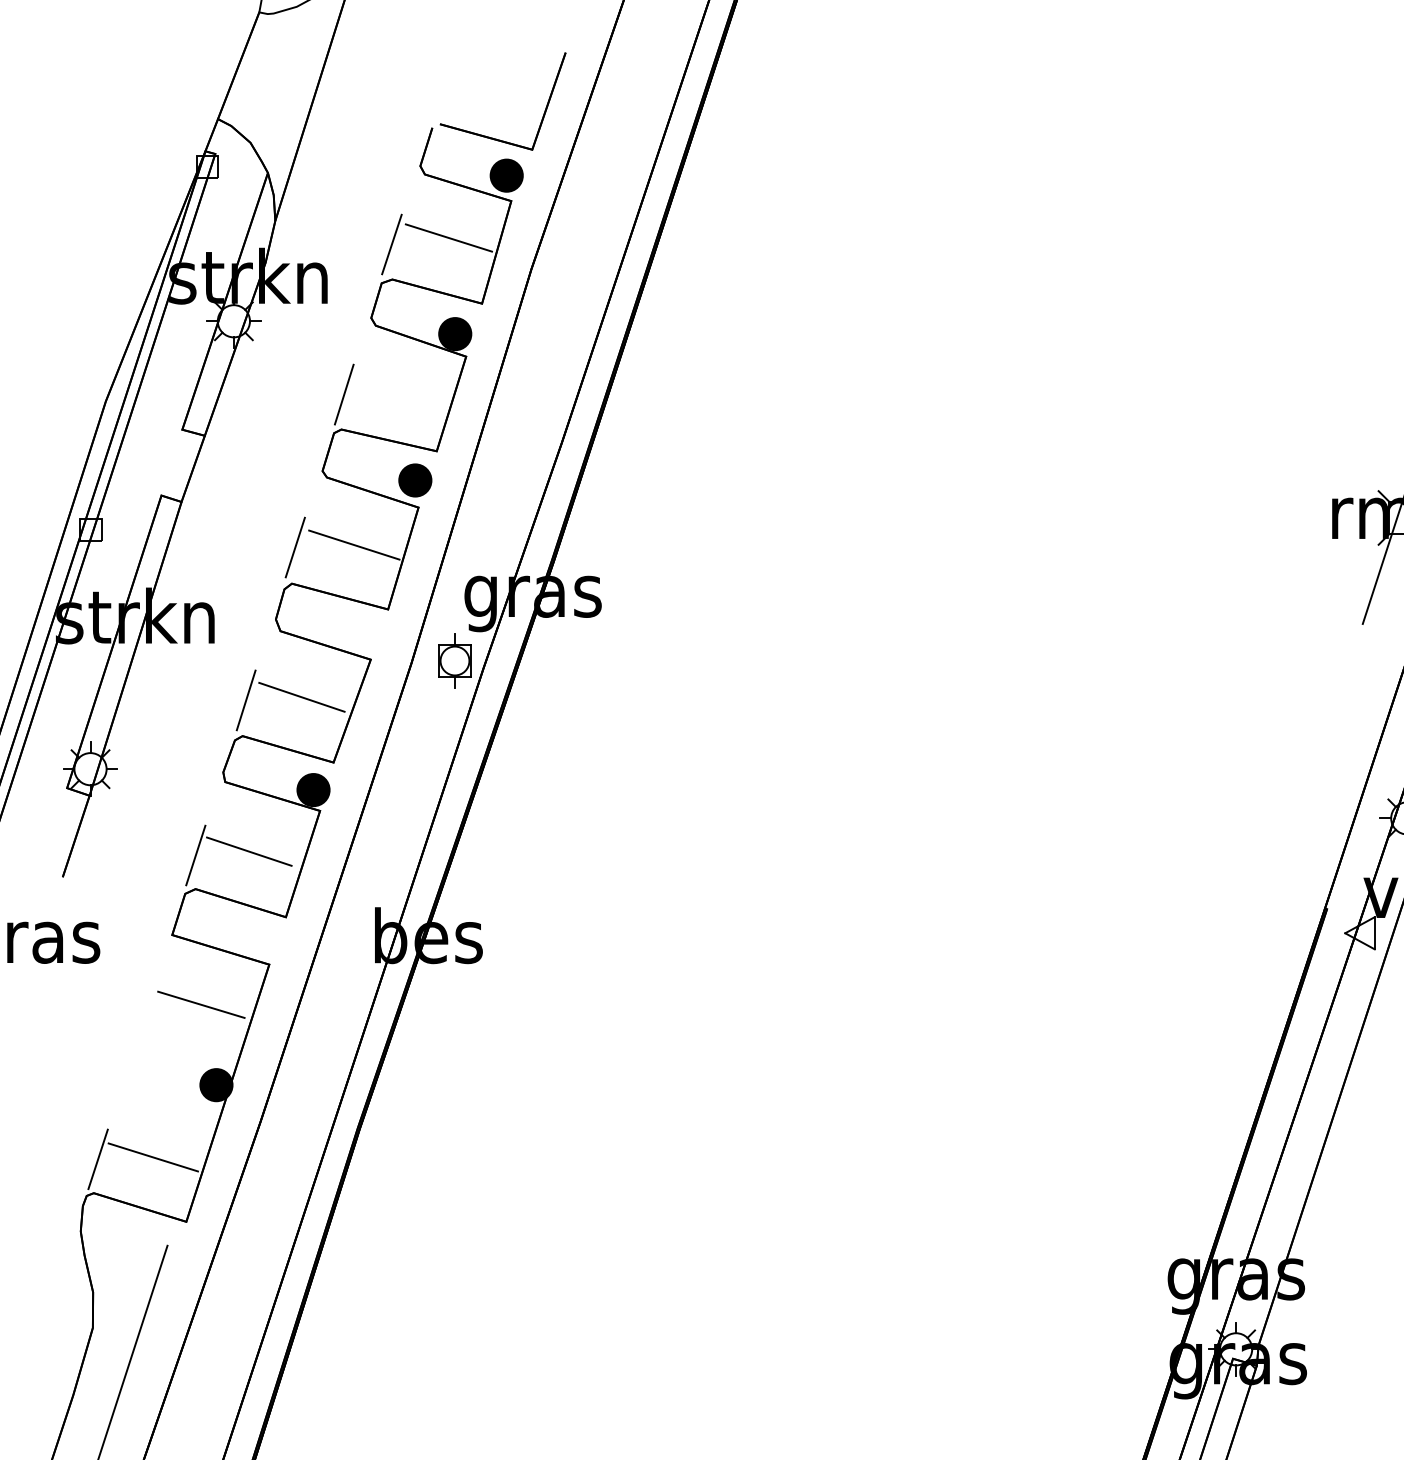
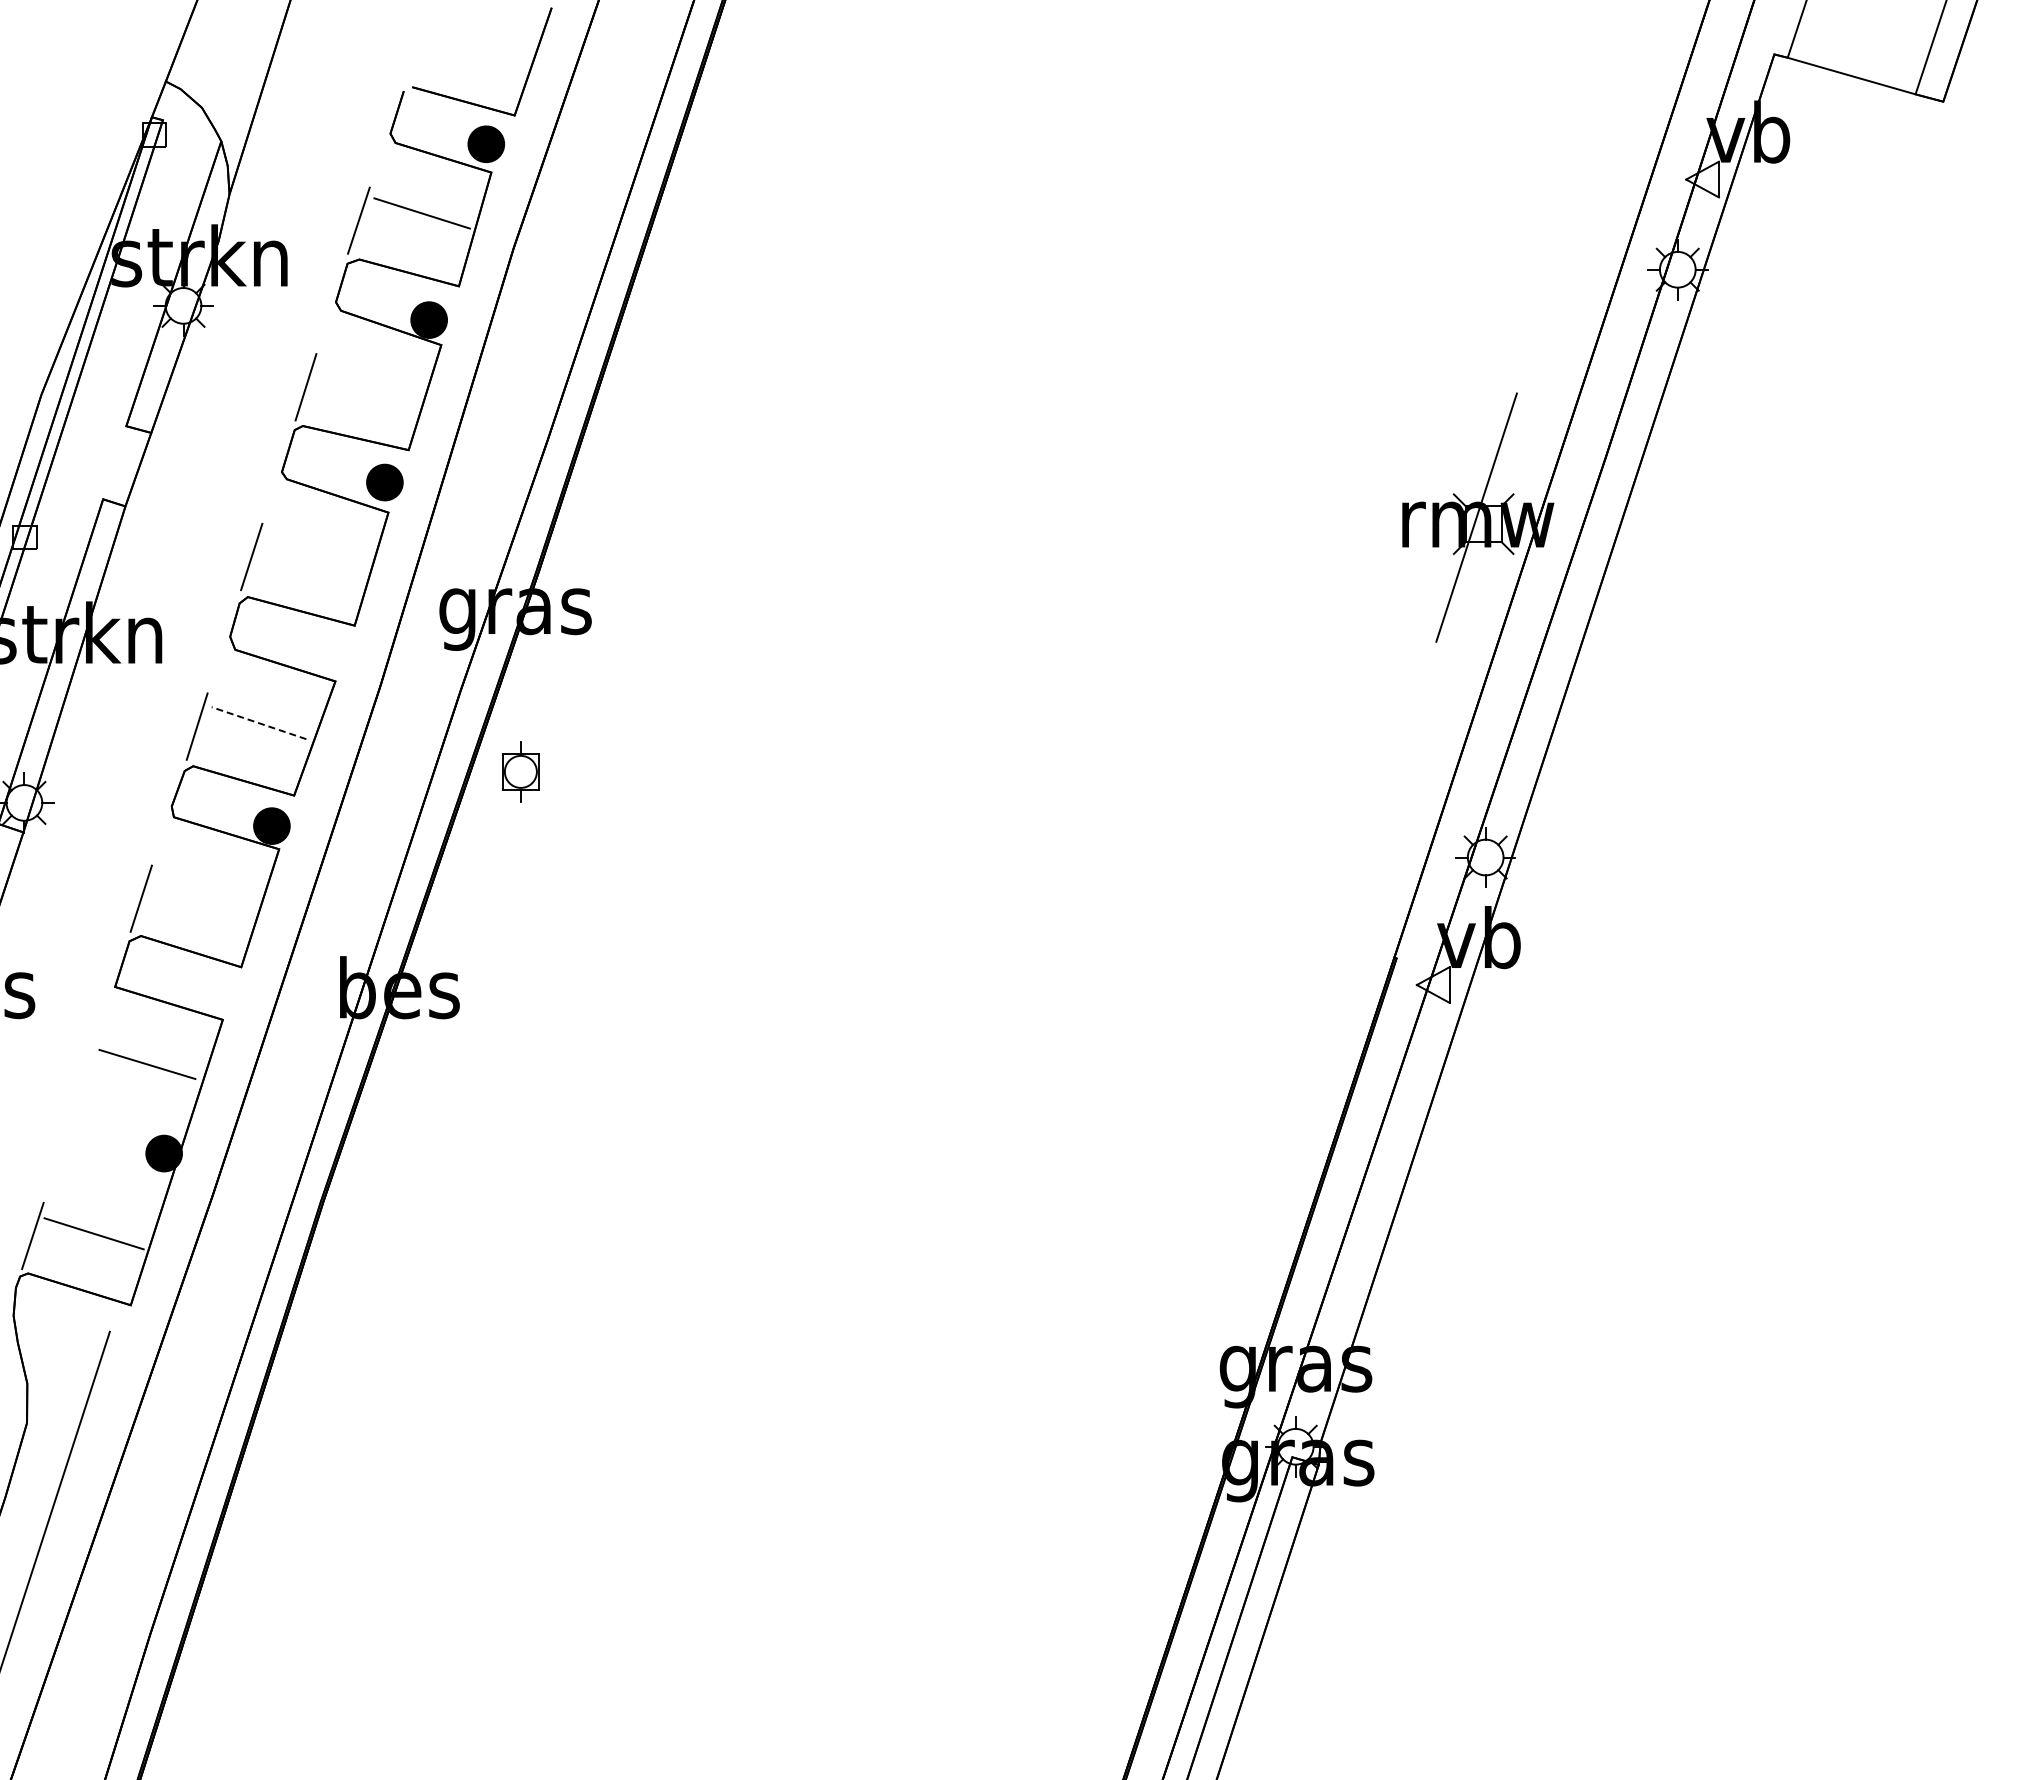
line: (354, 545) -> (317, 554), removed
part: (454, 660) -> (520, 771), moved
line: (302, 697) -> (259, 723), solid -> dashed
line: (249, 851) -> (200, 894), removed

